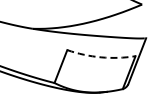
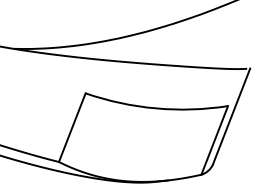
arc: (101, 57) -> (156, 108), dashed -> solid

